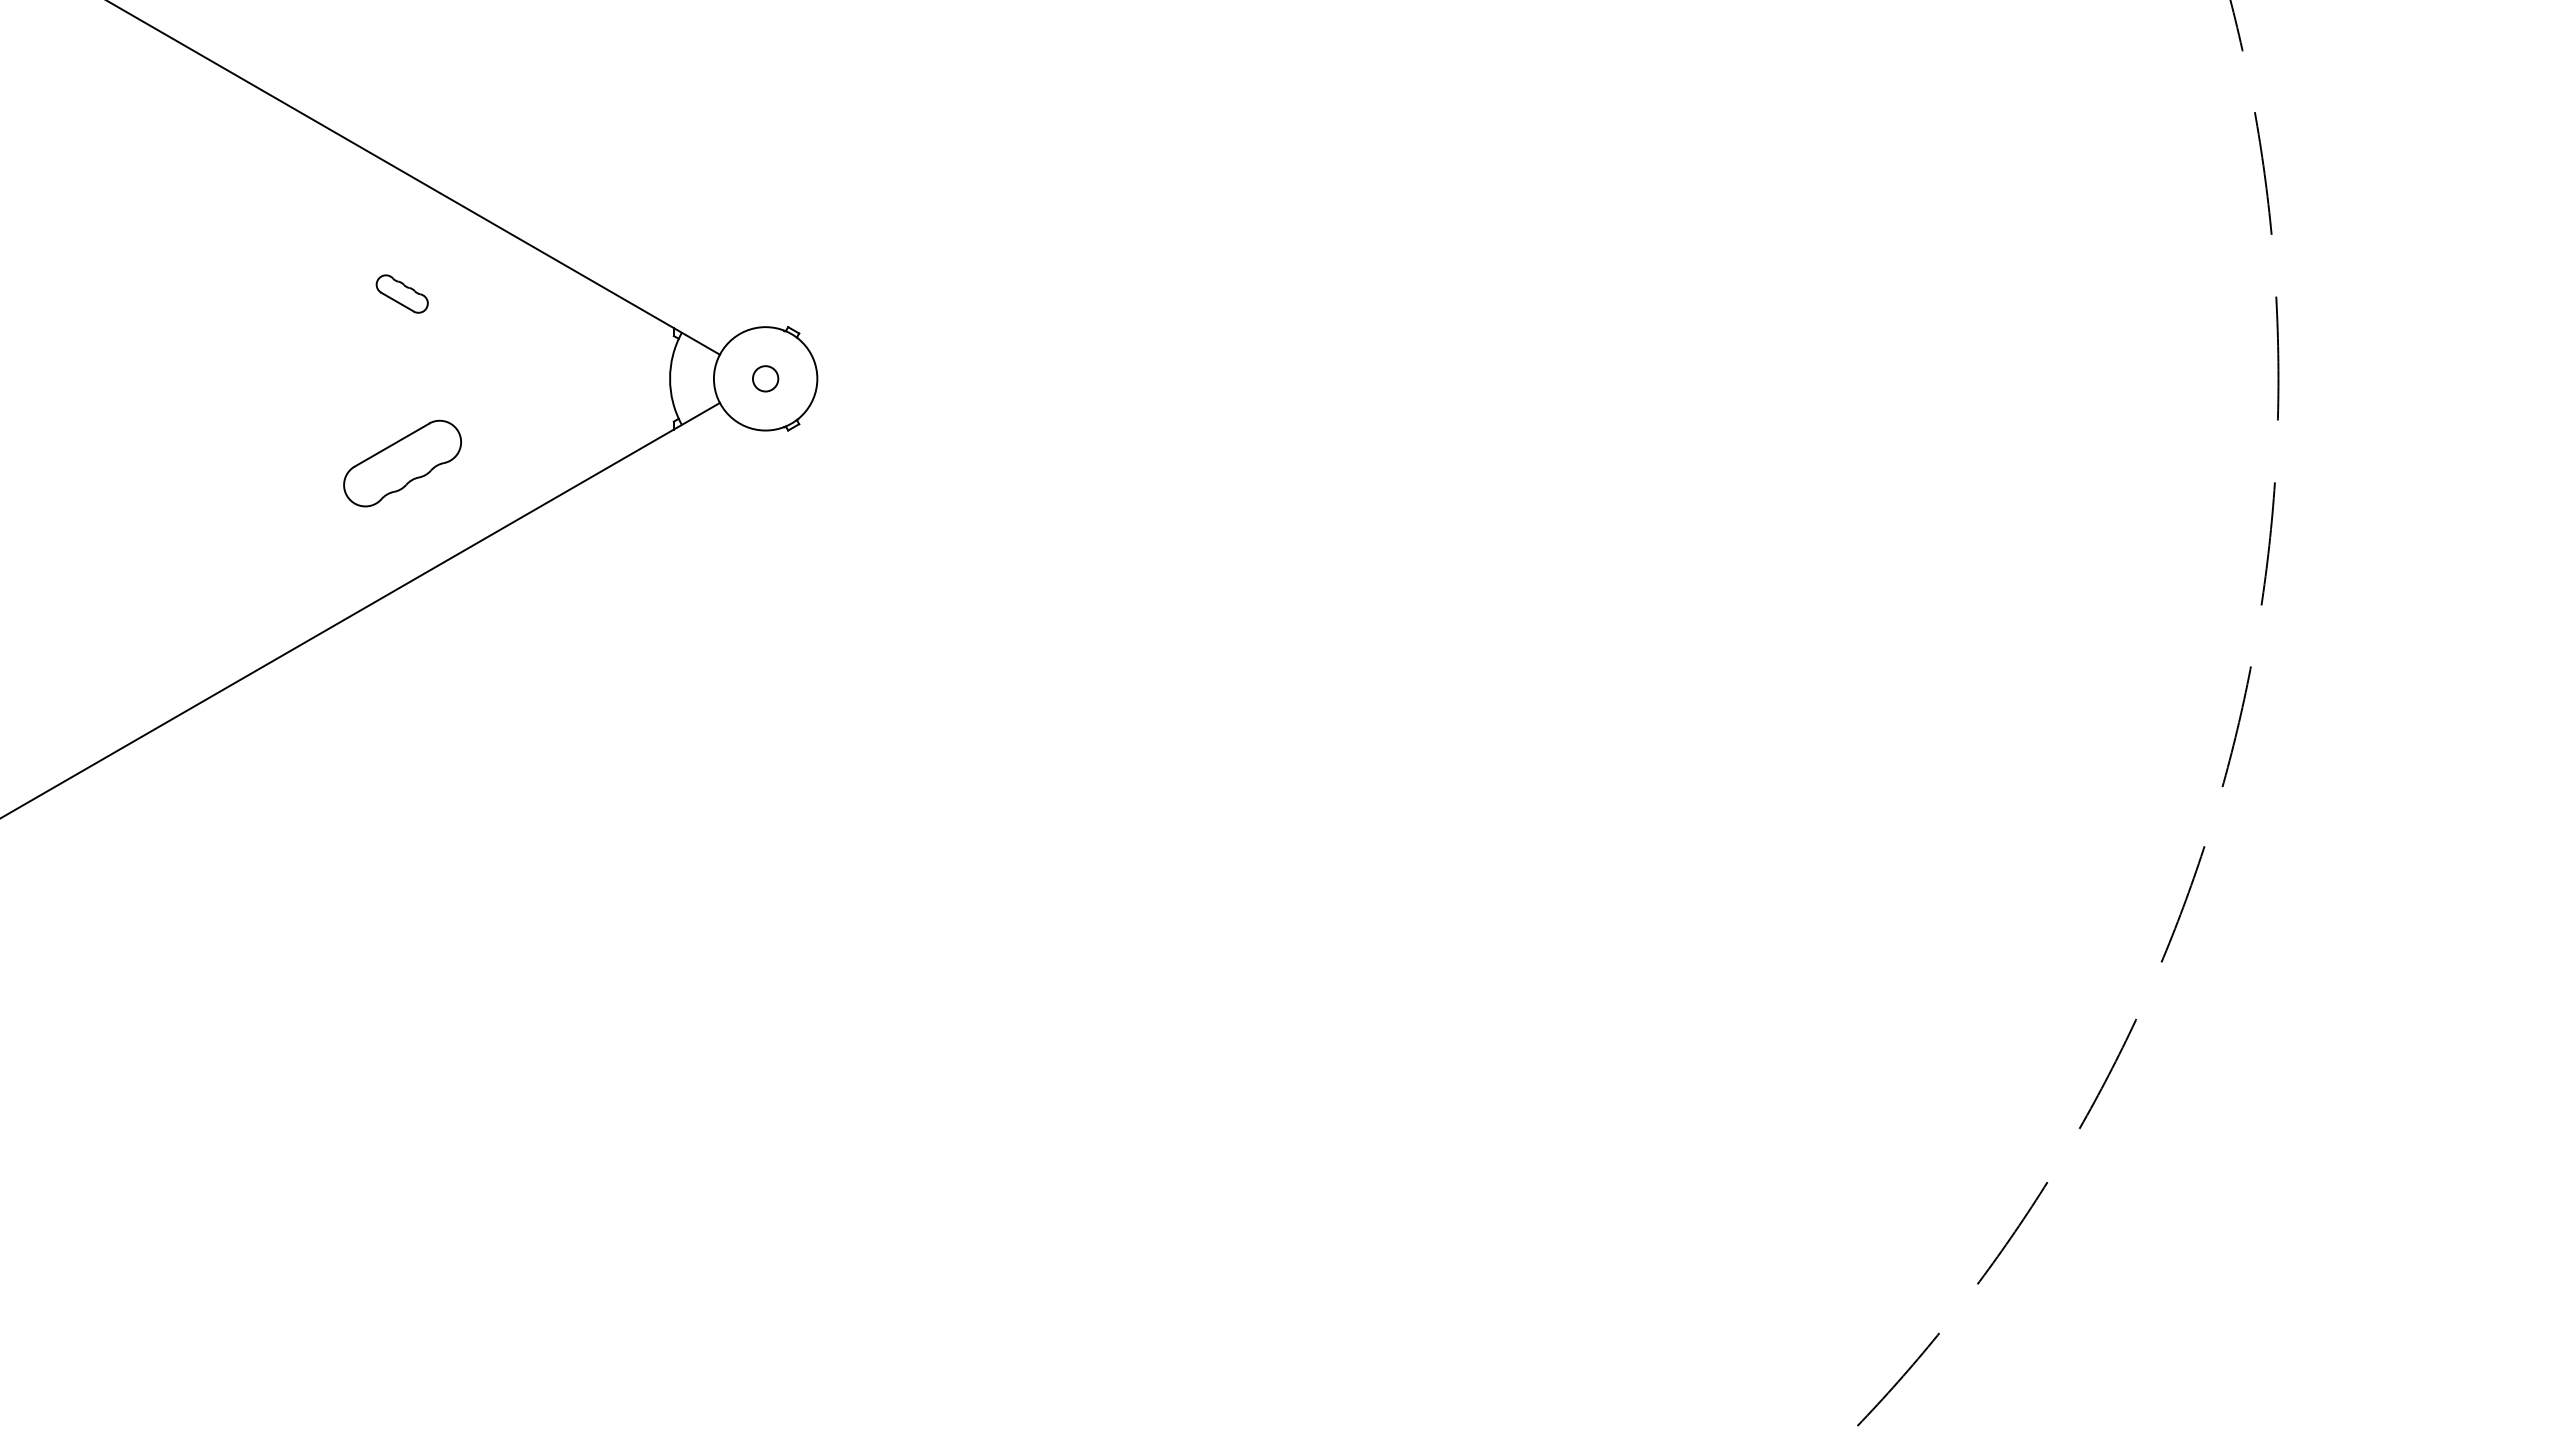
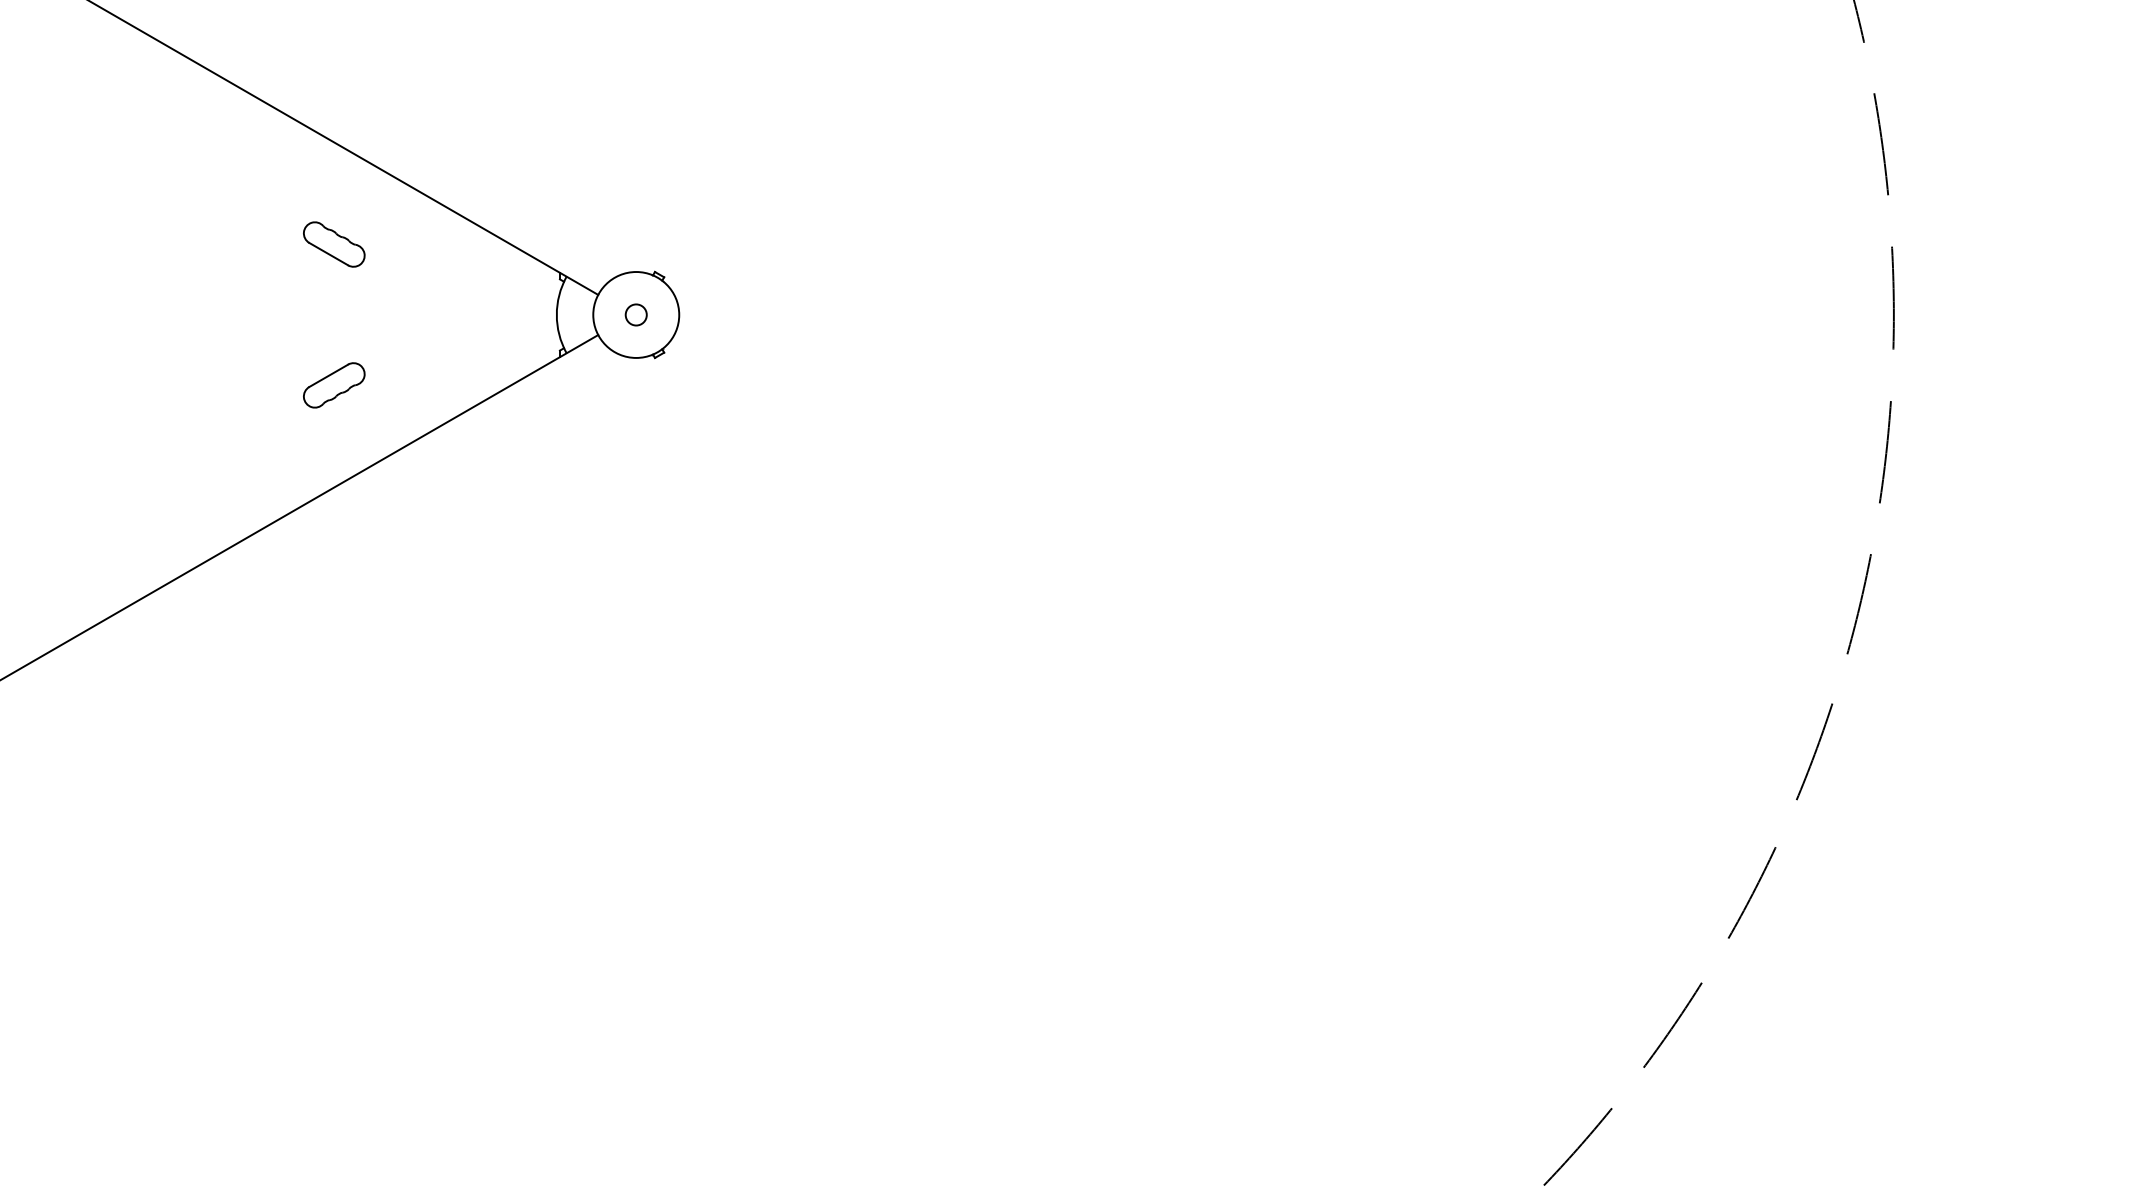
part: (401, 293) -> (333, 244), size x1.43
part: (401, 463) -> (333, 385), size x0.62

